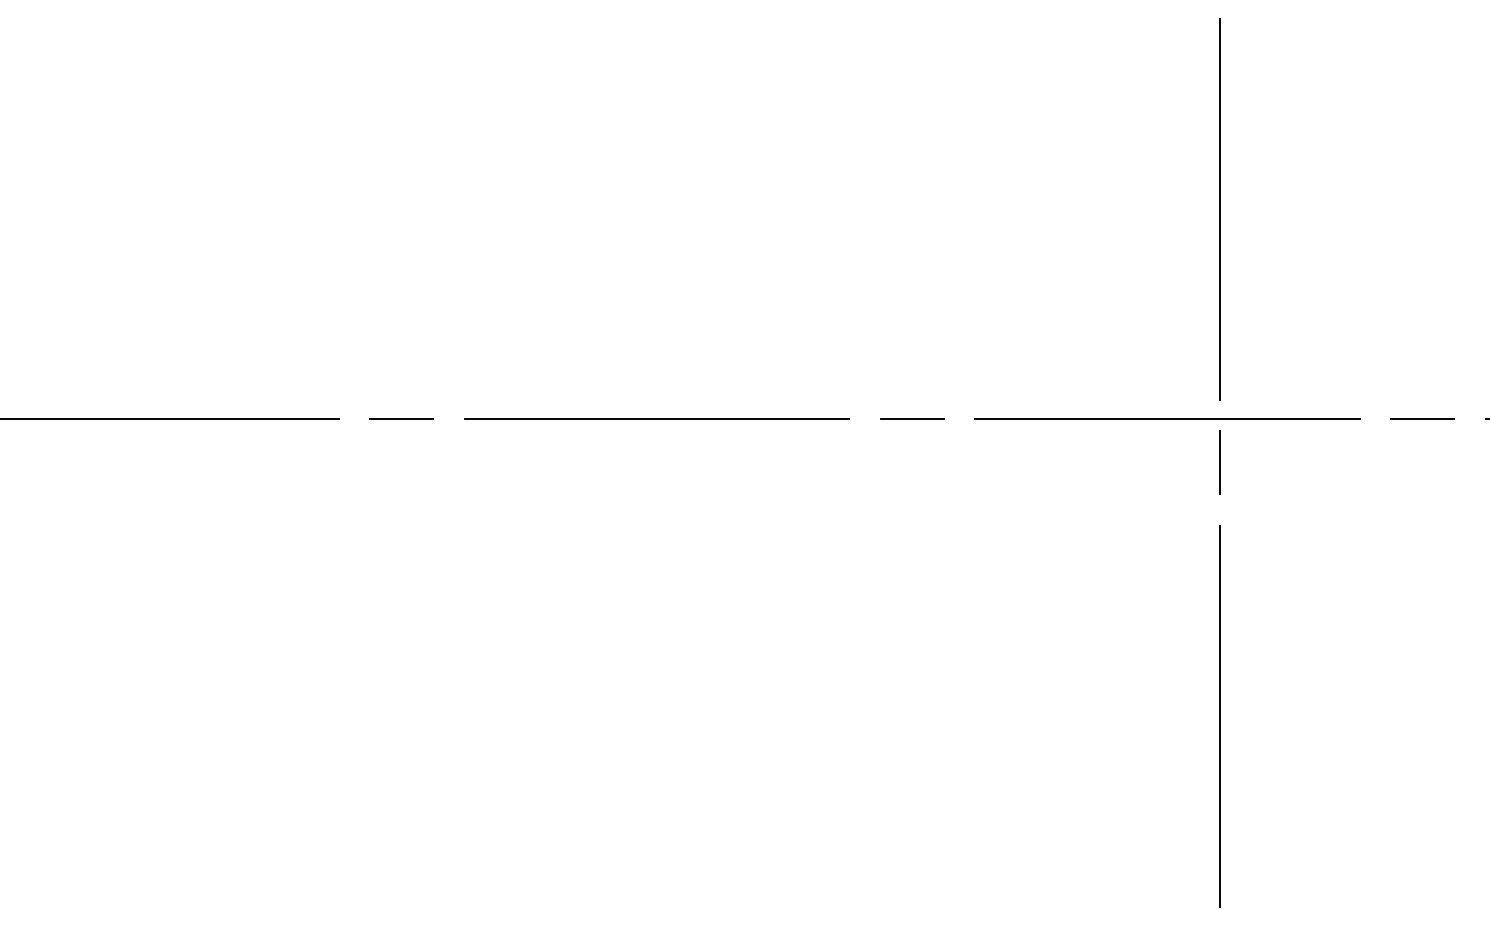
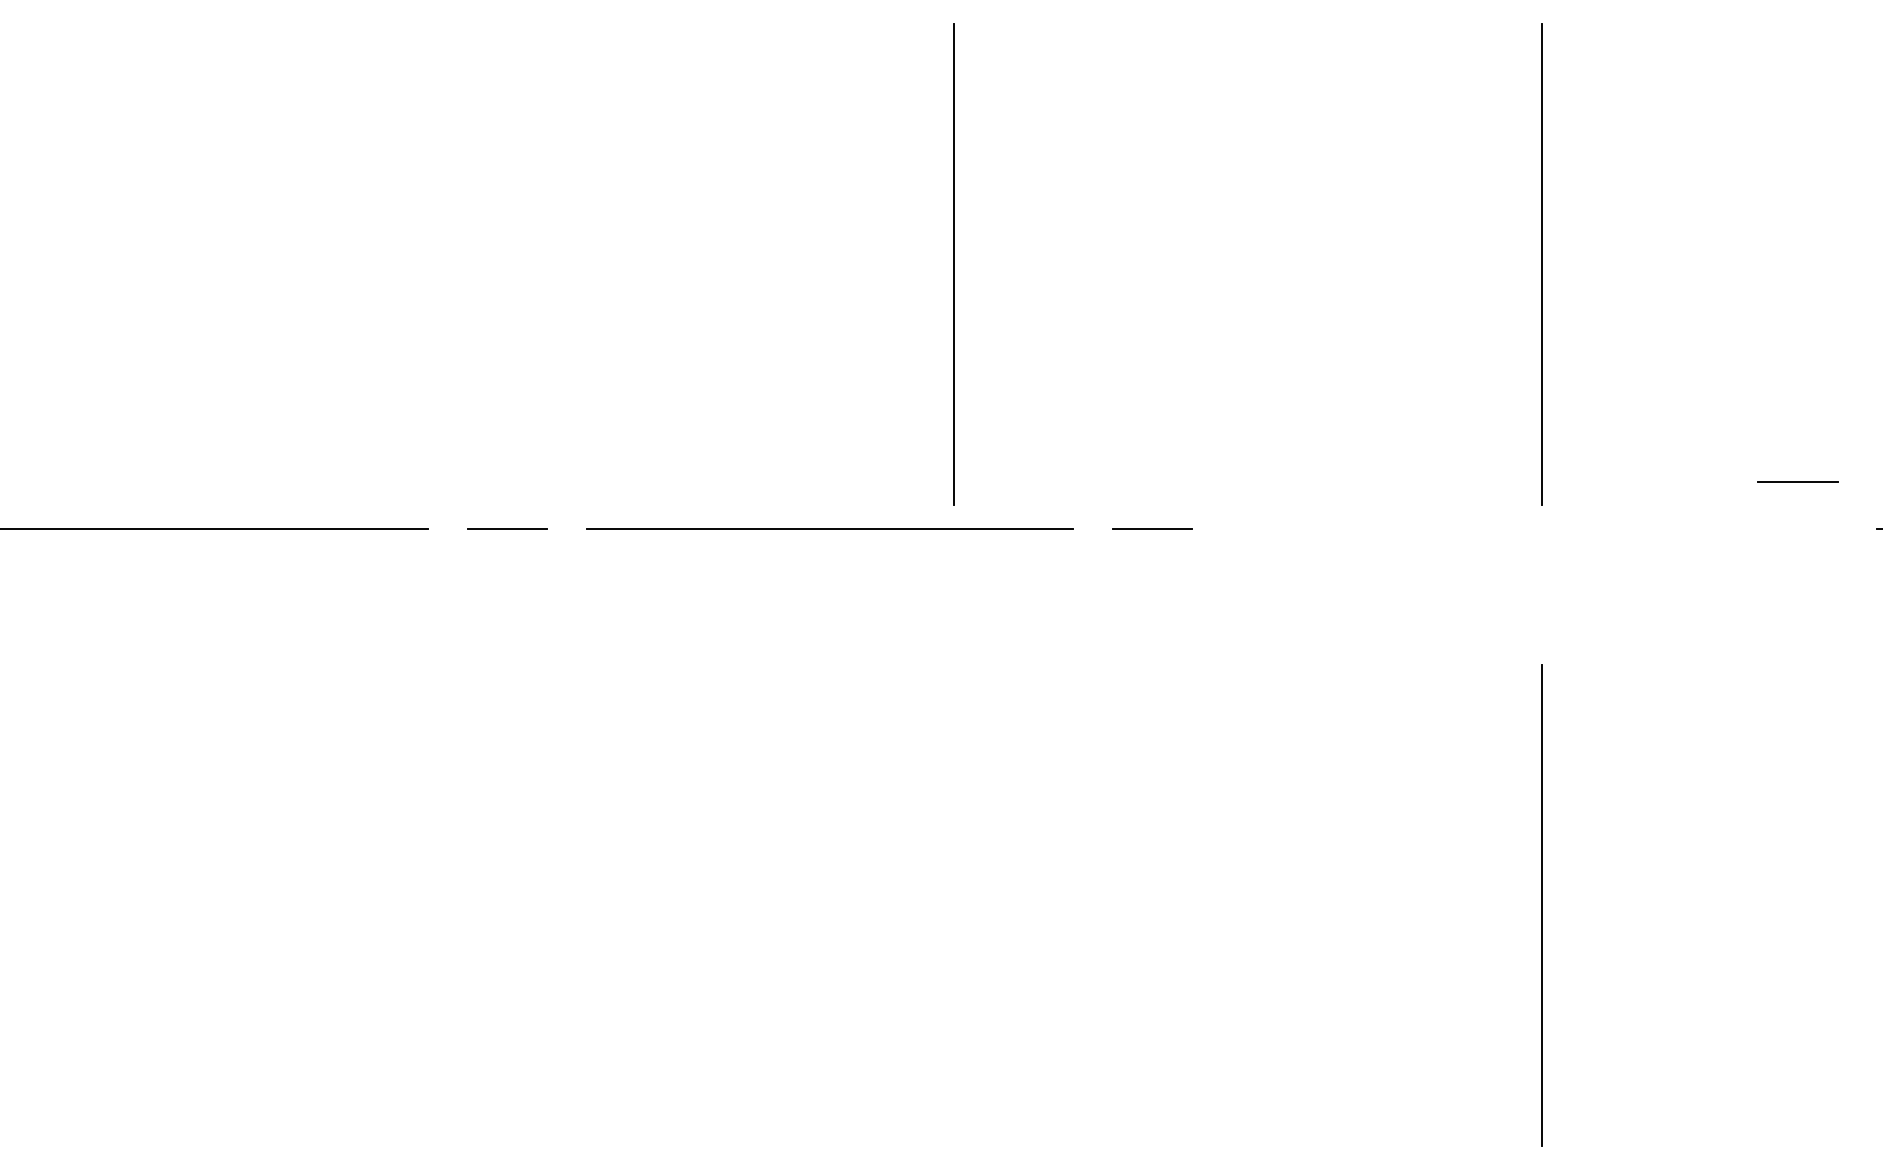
line: (754, 209) -> (953, 264), added
line: (1166, 418) -> (1474, 528), removed
line: (1422, 418) -> (1797, 482), moved
line: (1219, 462) -> (1541, 584), removed

